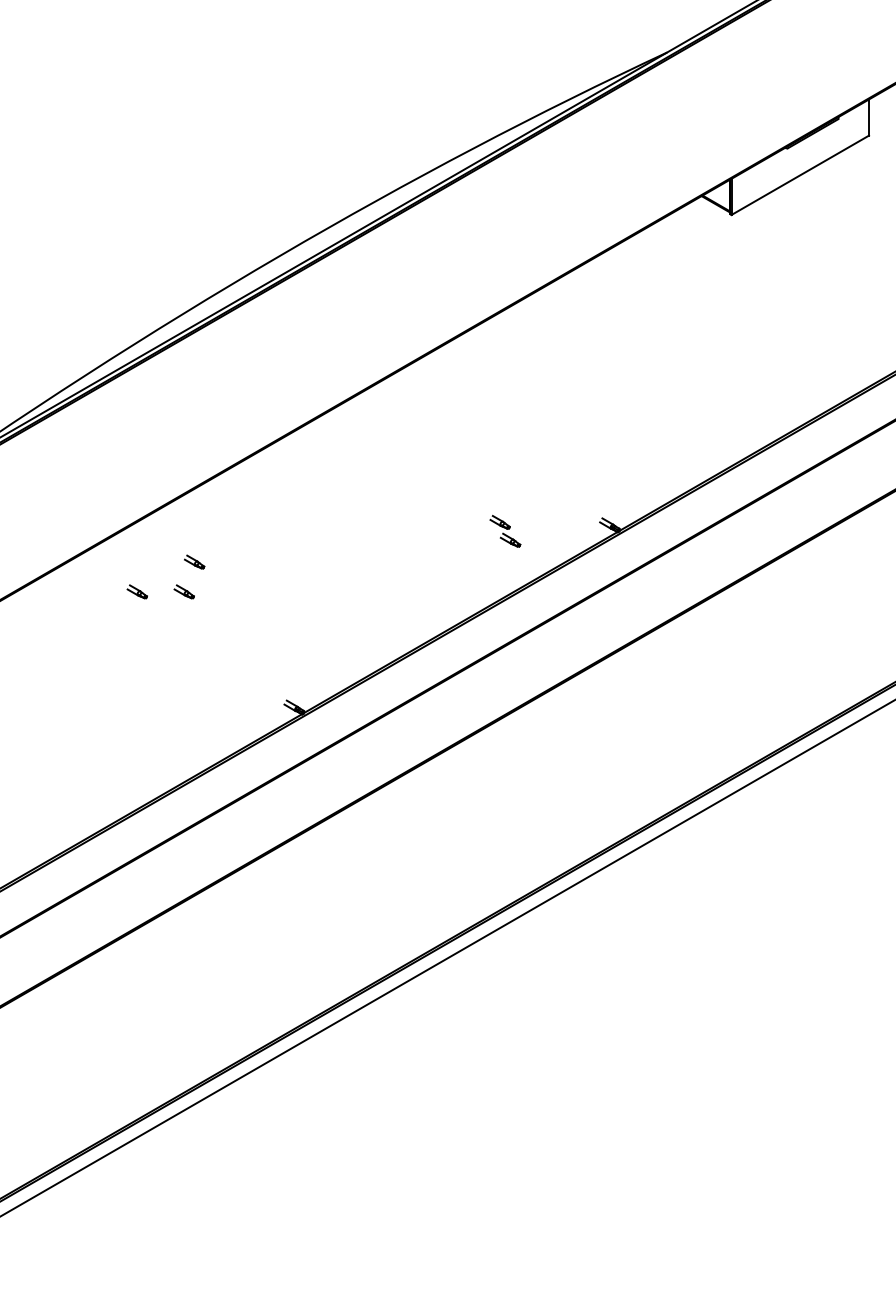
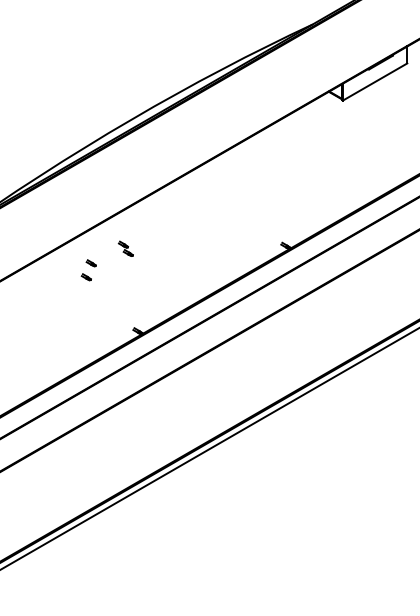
part: (504, 530) -> (125, 248), moved
part: (135, 592) -> (63, 277), removed

